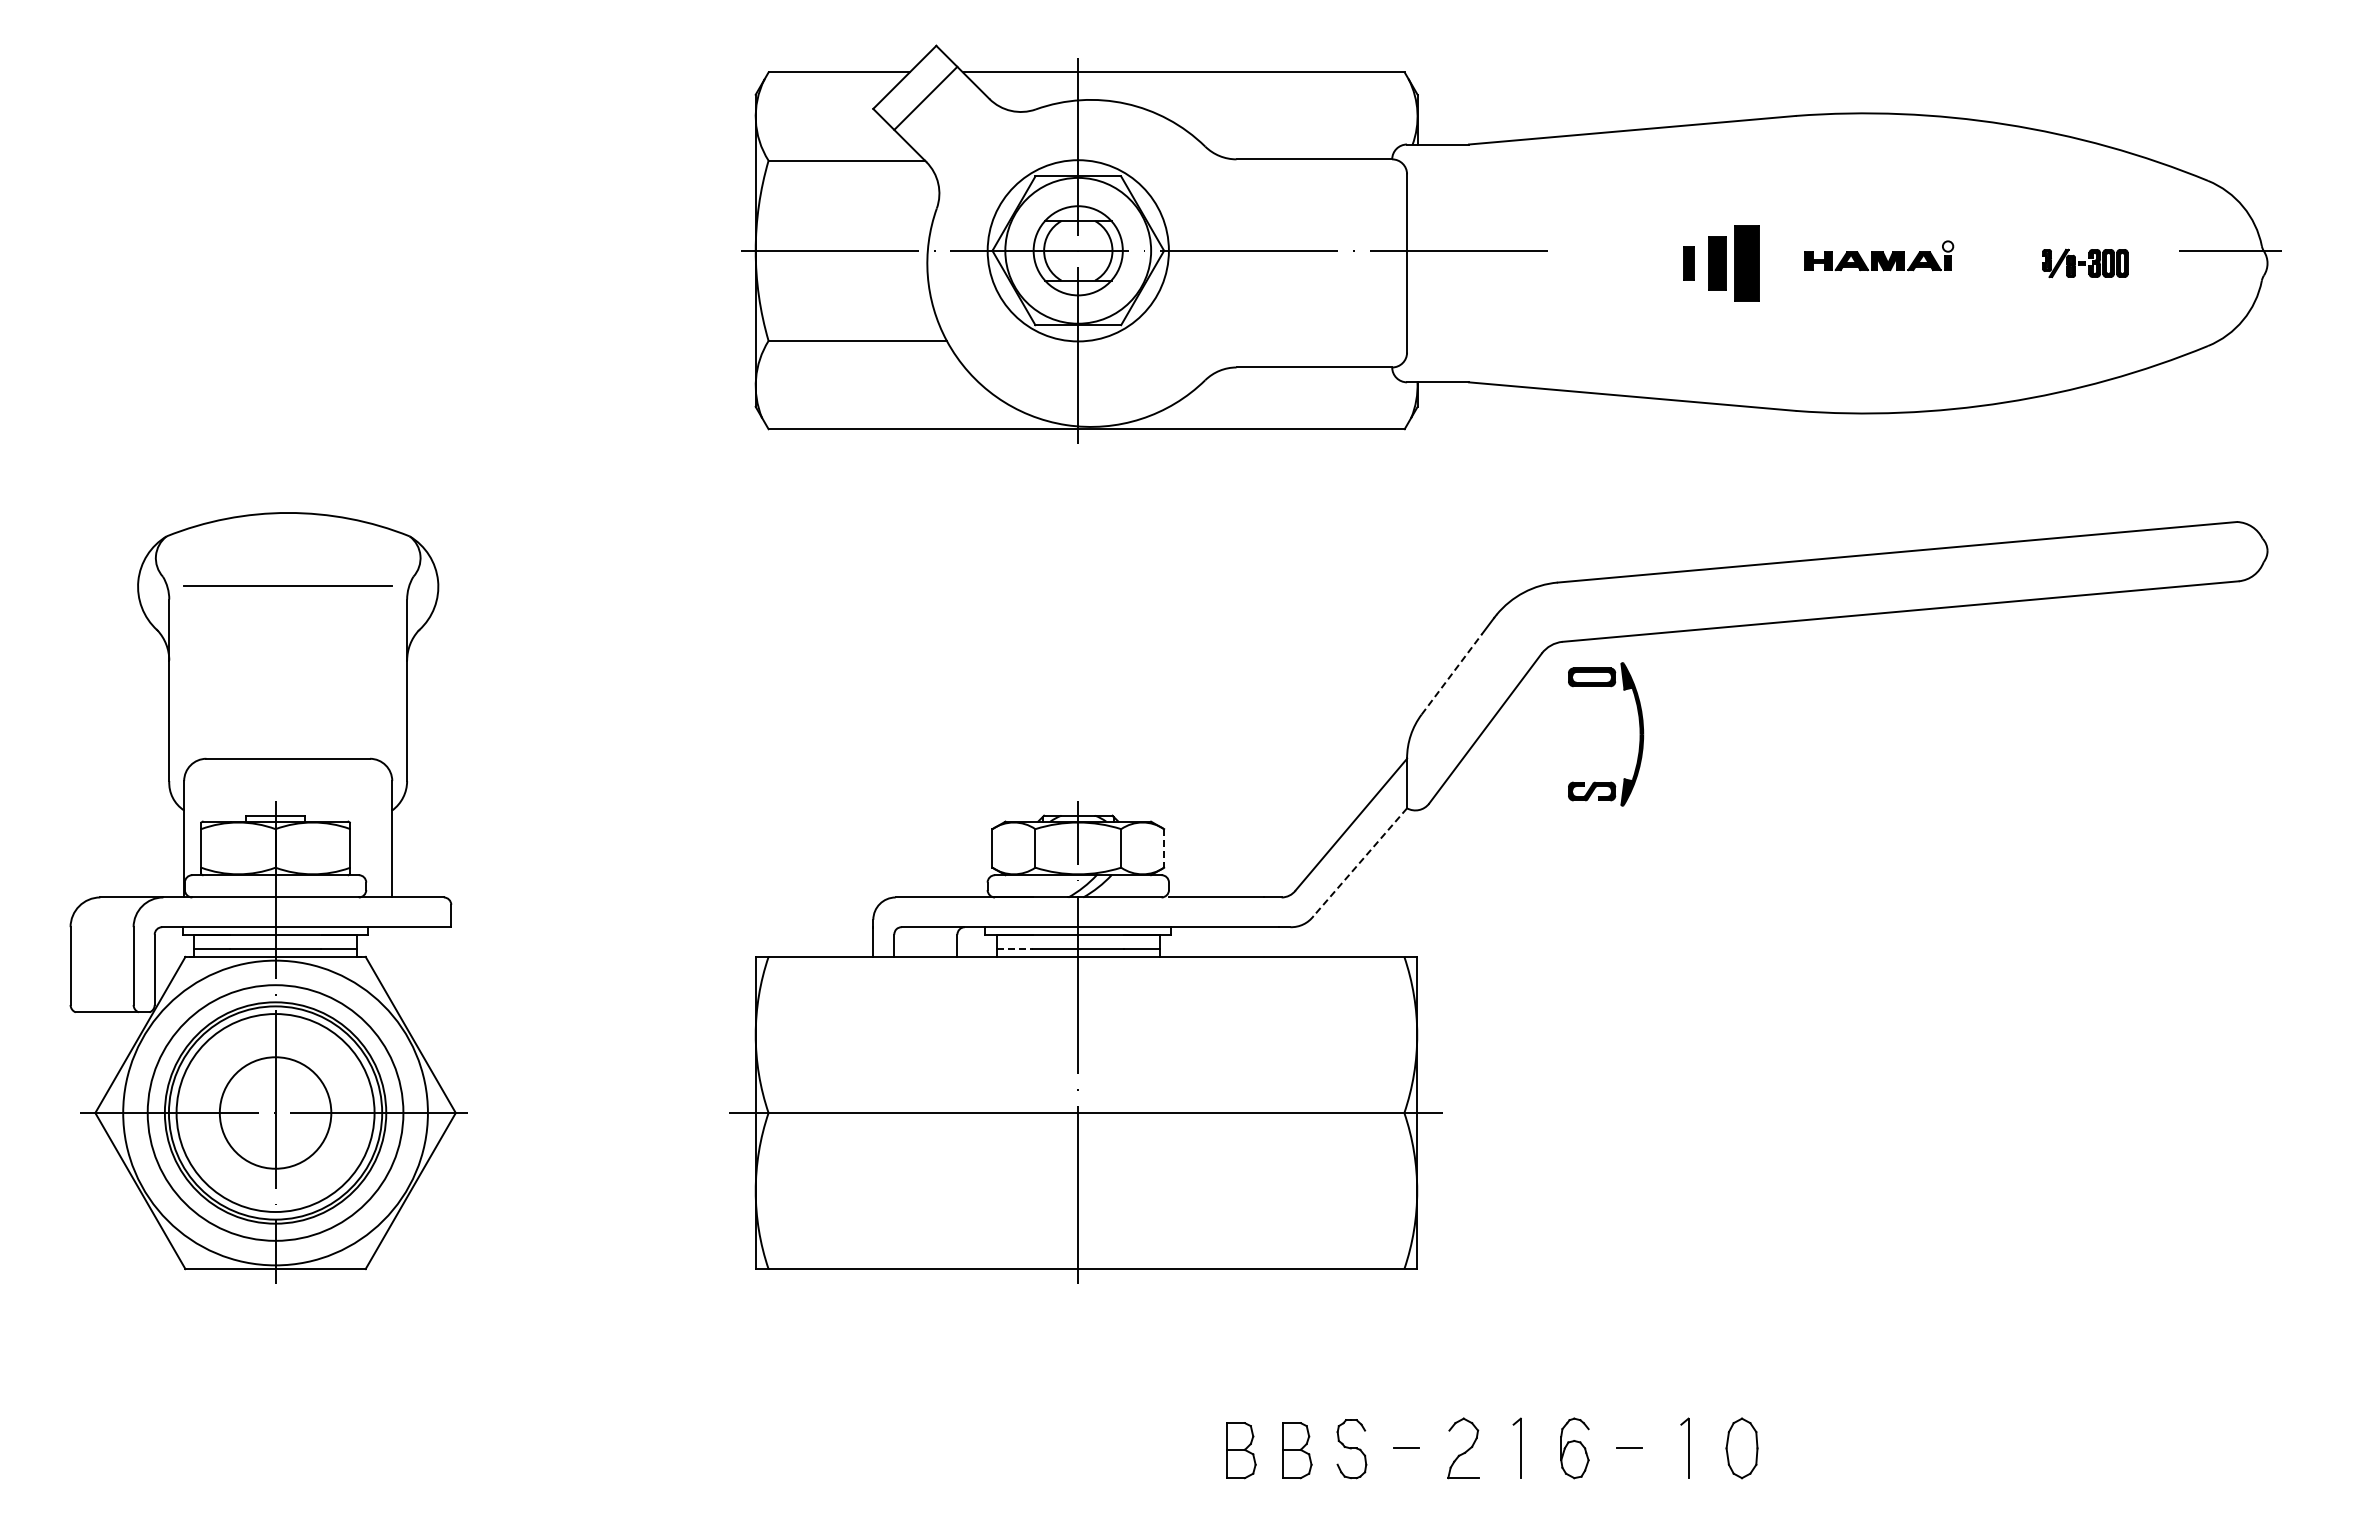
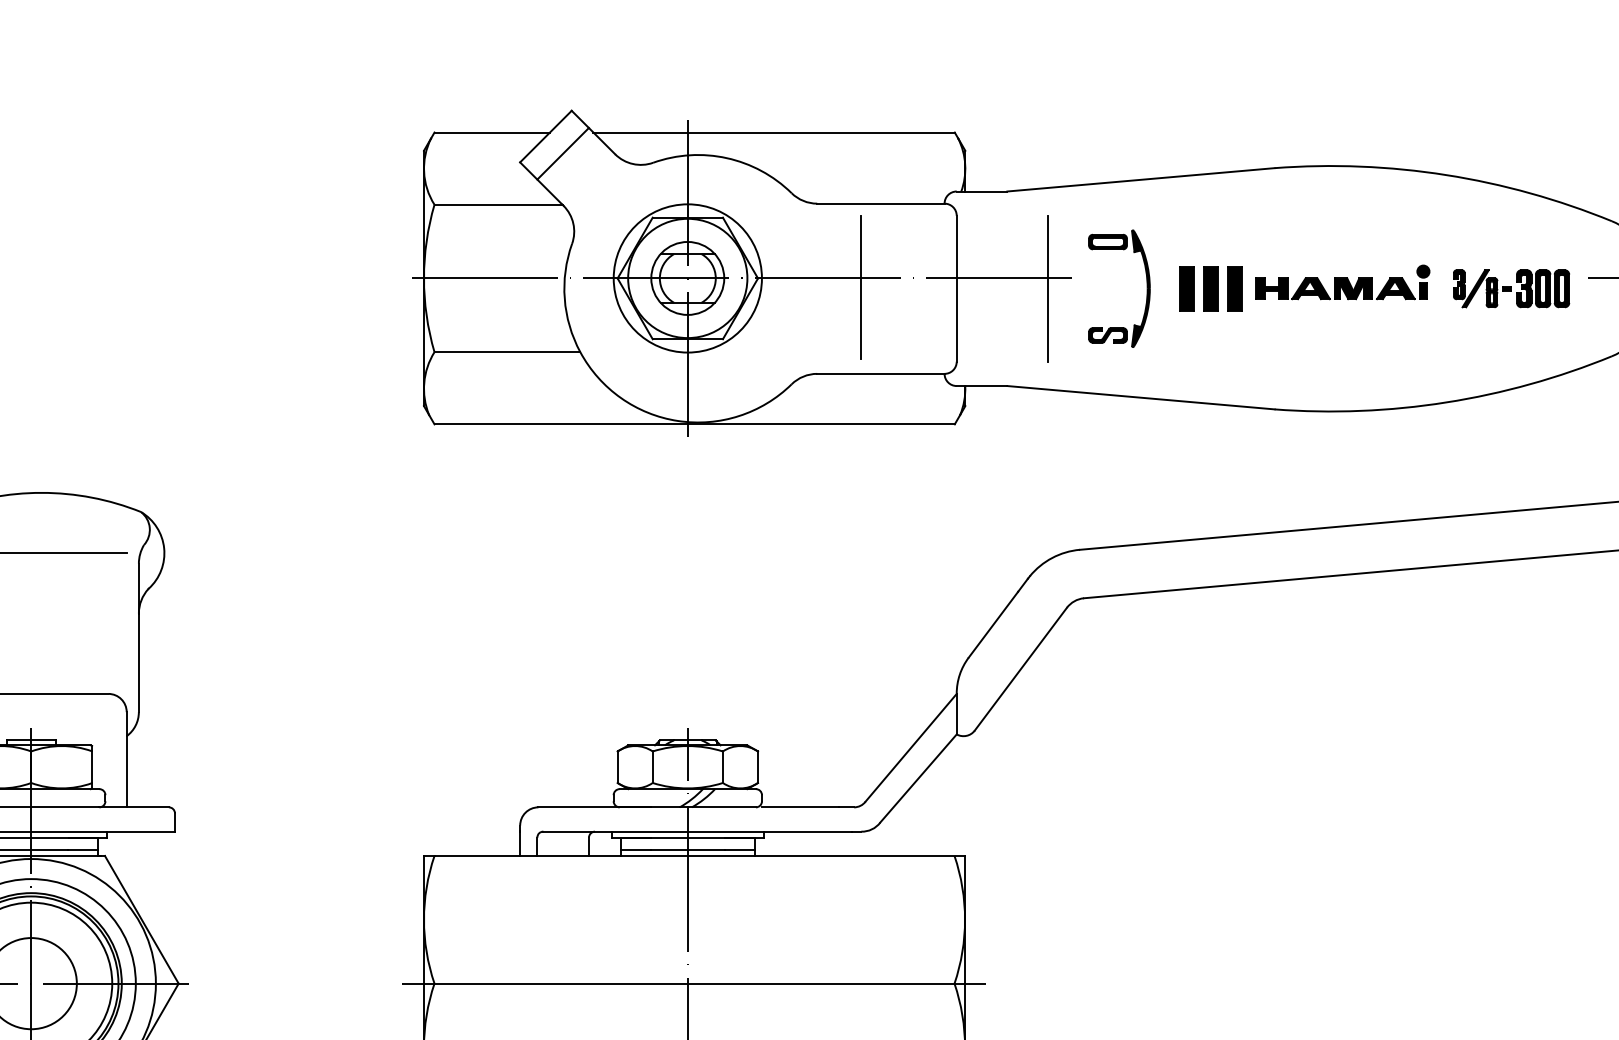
part: (1878, 255) -> (1342, 282), size x1.43
line: (1289, 261) -> (860, 287), added
line: (1518, 263) -> (1047, 288), added
part: (1688, 263) -> (1186, 288), size x1.67
part: (1746, 263) -> (1234, 288), size x0.71
part: (2085, 263) -> (1511, 288), size x1.67
line: (1452, 673) -> (993, 624), dashed -> solid
part: (1639, 734) -> (1146, 288), moved
line: (1164, 848) -> (758, 767), dashed -> solid
line: (1360, 862) -> (918, 778), dashed -> solid
line: (1015, 949) -> (636, 849), dashed -> solid

